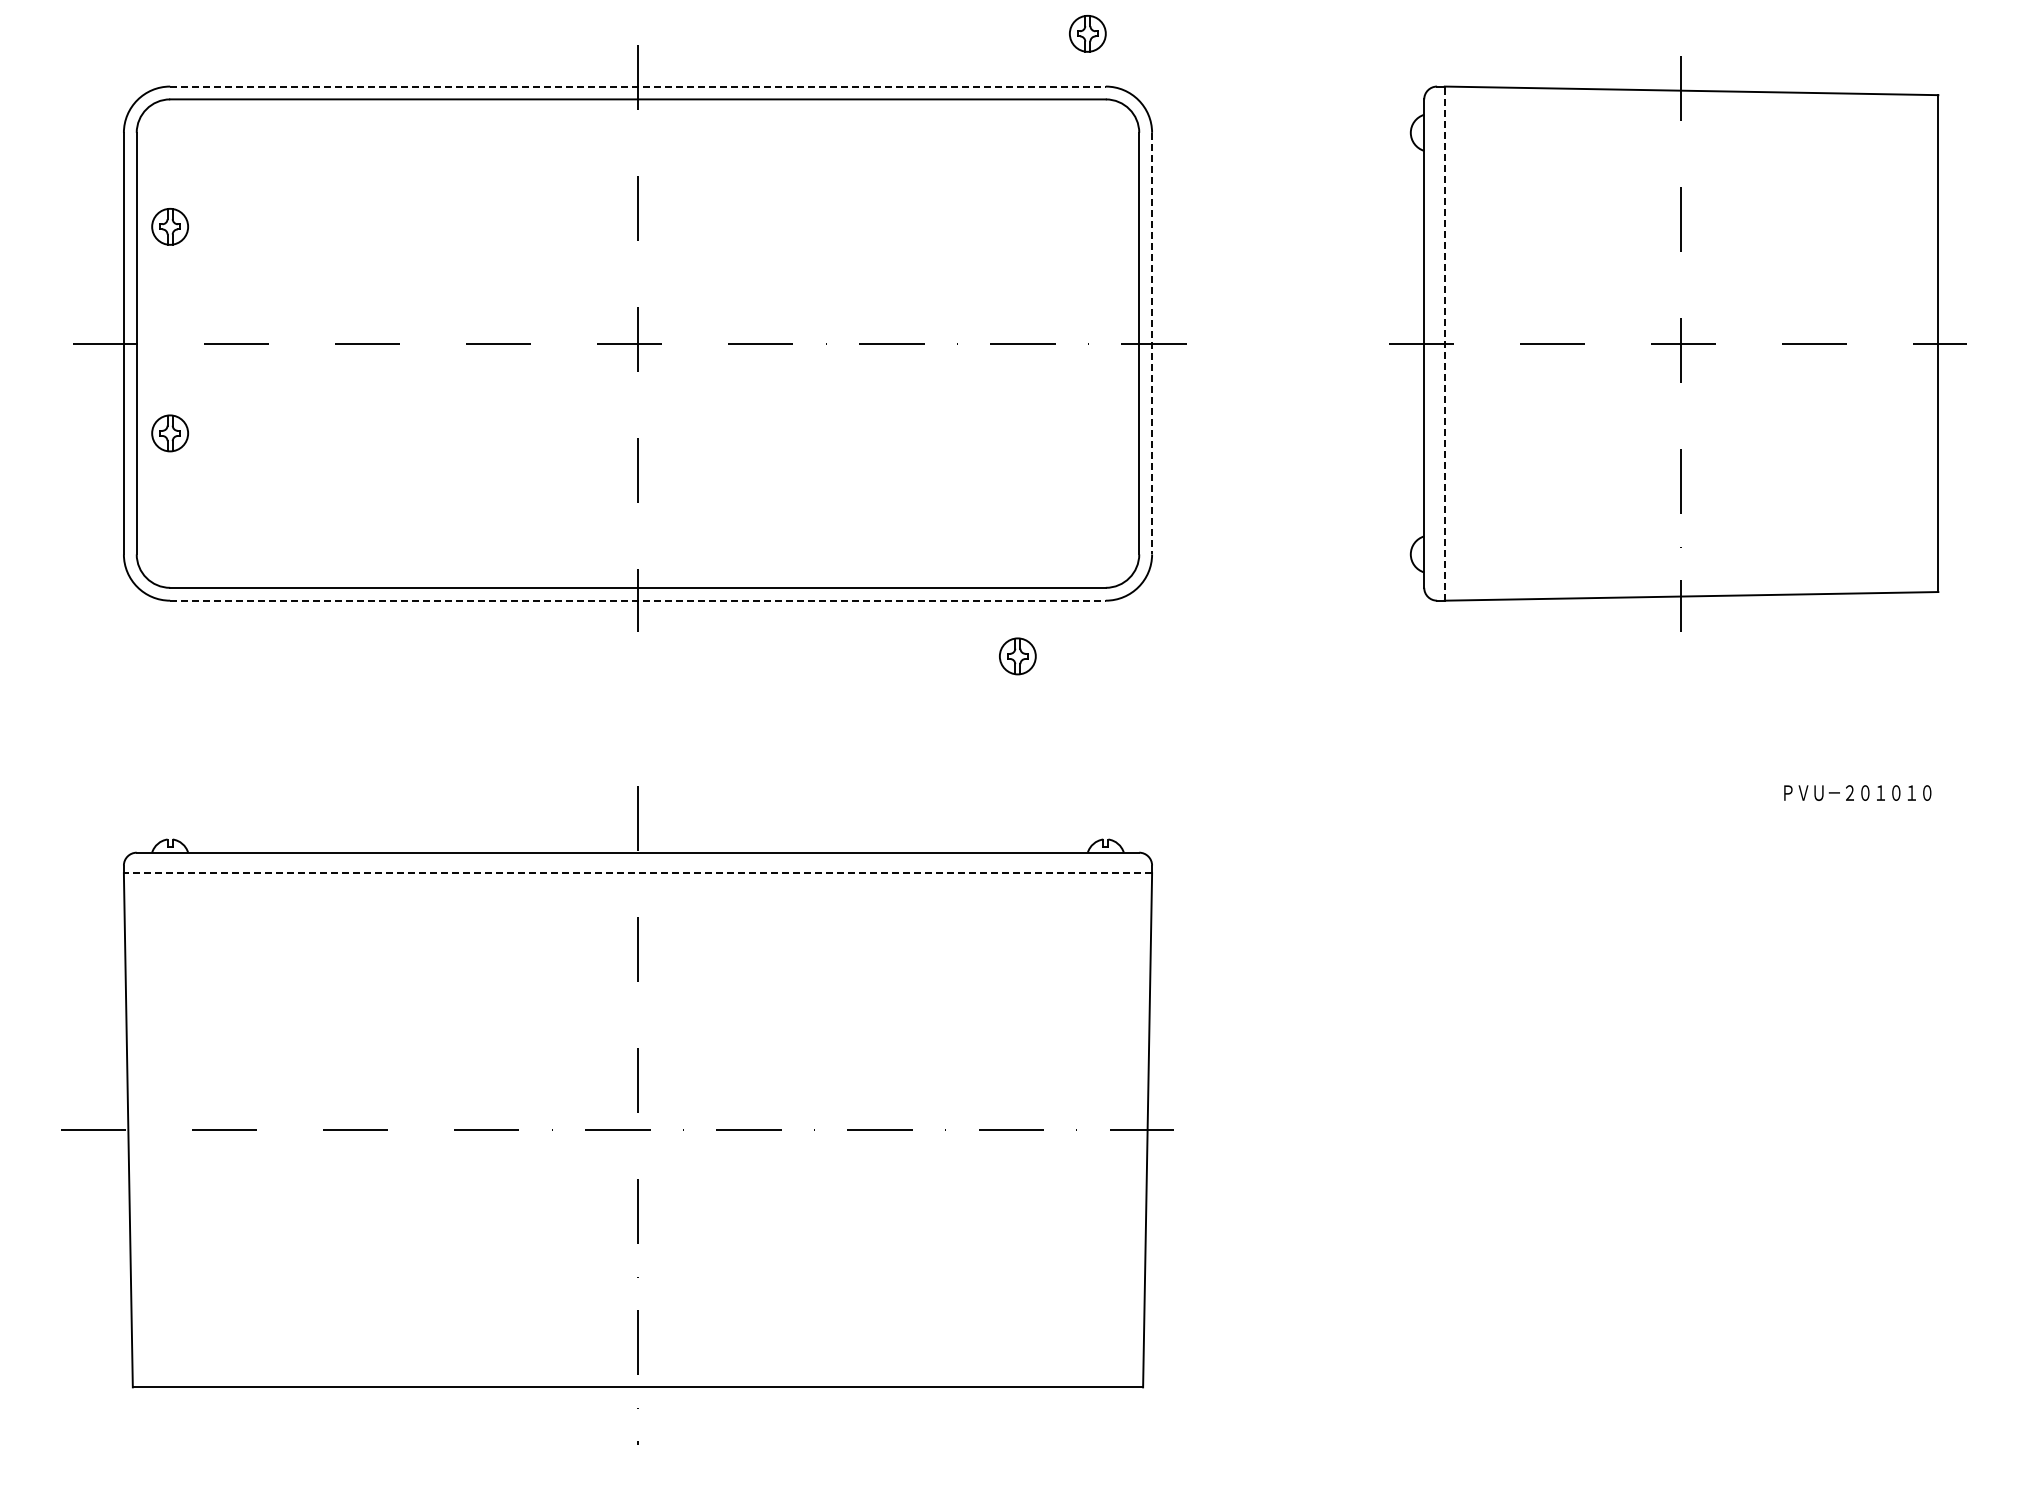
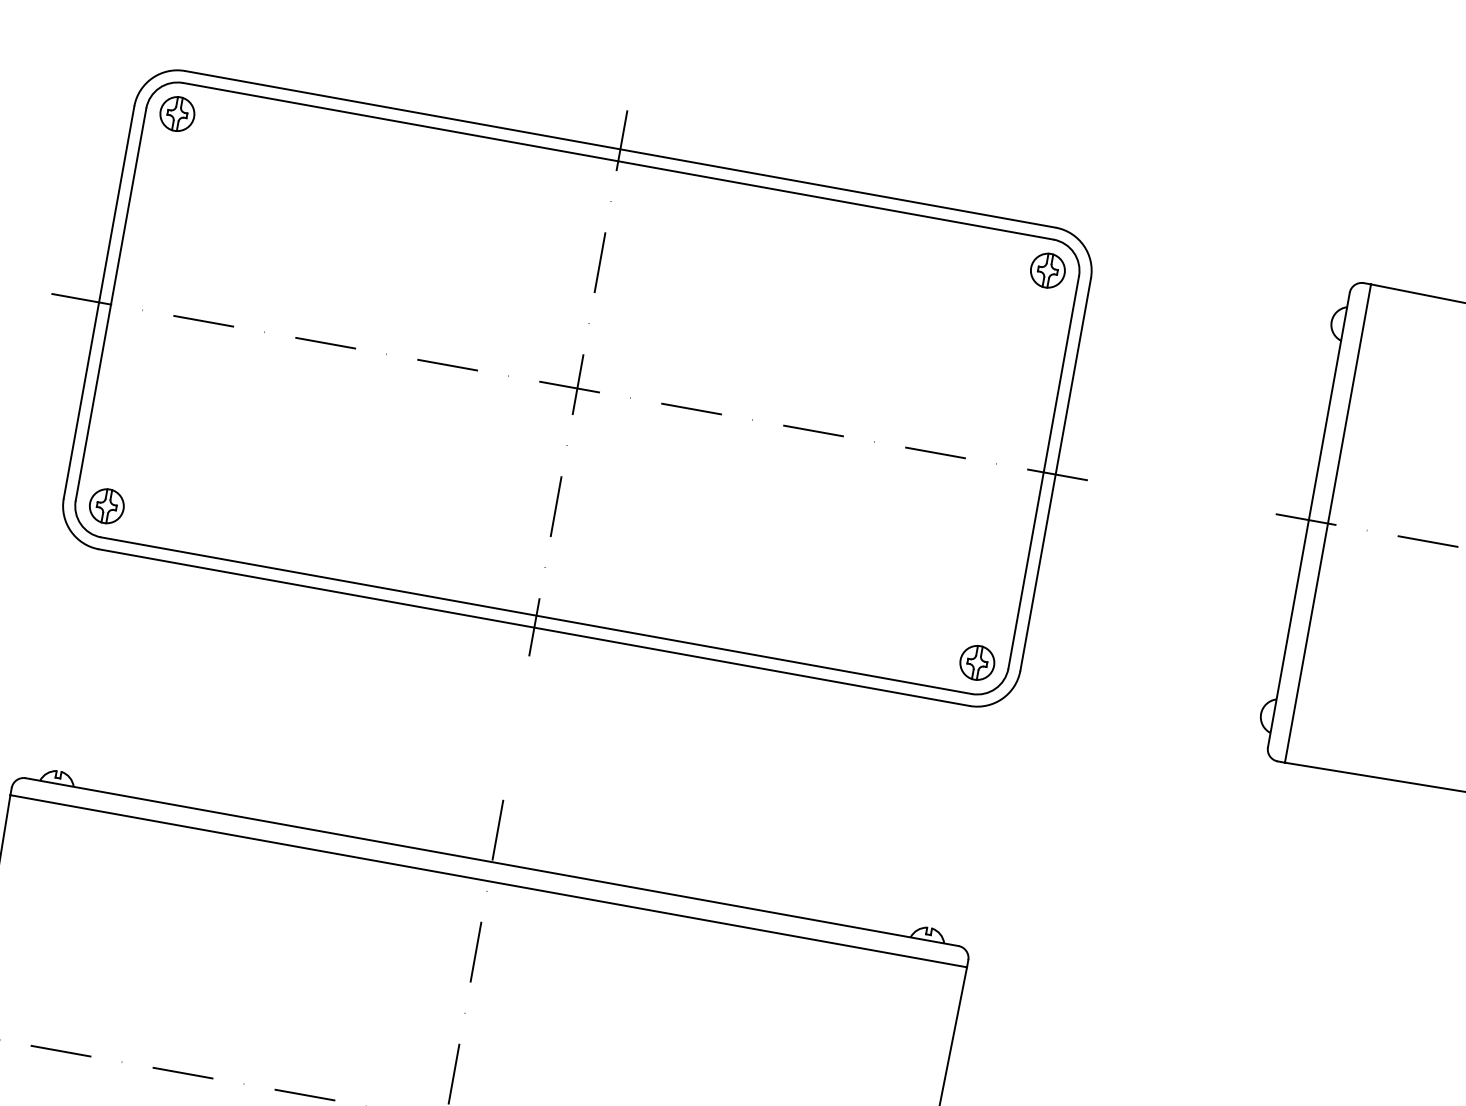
part: (1087, 33) -> (1047, 270), moved
line: (638, 86) -> (620, 149), dashed -> solid
part: (169, 226) -> (176, 113), moved
line: (1152, 343) -> (1056, 474), dashed -> solid
line: (1444, 343) -> (1327, 523), dashed -> solid
part: (169, 433) -> (106, 506), moved
line: (638, 600) -> (534, 627), dashed -> solid
part: (1017, 656) -> (977, 662), moved
line: (637, 873) -> (488, 881), dashed -> solid

